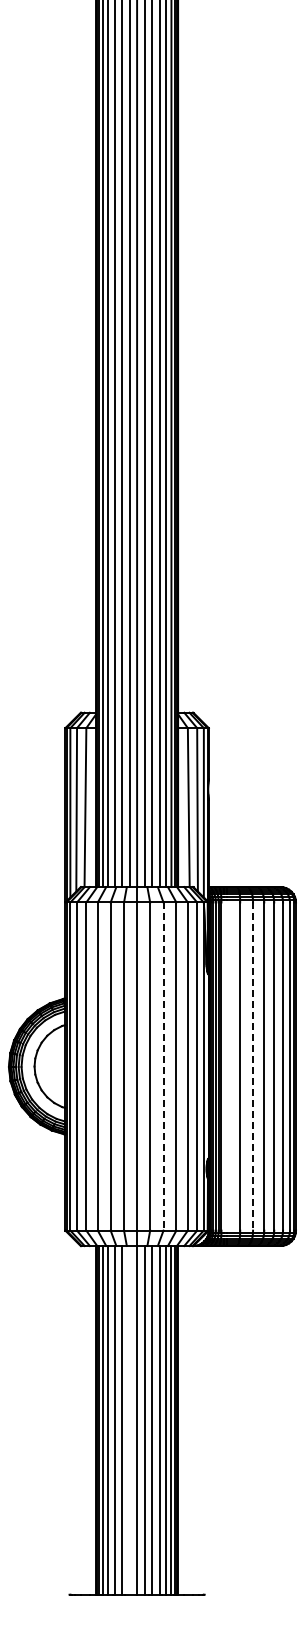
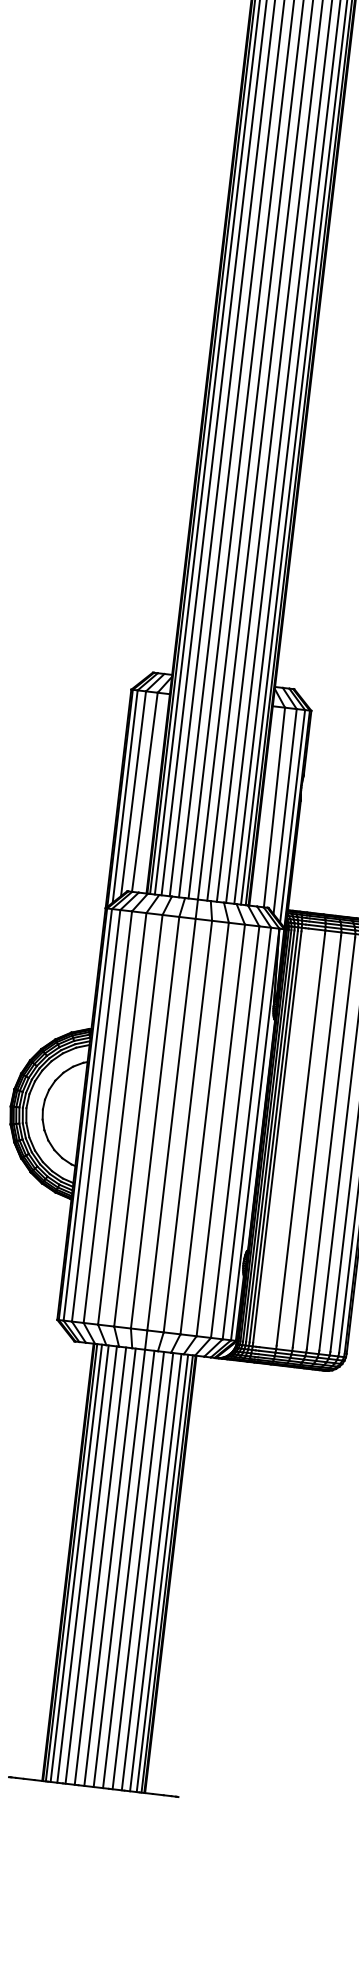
line: (163, 1067) -> (204, 1129), dashed -> solid
line: (253, 1067) -> (317, 1143), dashed -> solid
line: (129, 1419) -> (109, 1566), added

